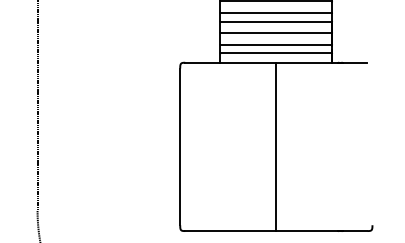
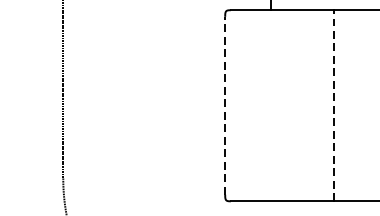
line: (180, 146) -> (225, 105), solid -> dashed
line: (276, 146) -> (334, 105), solid -> dashed

